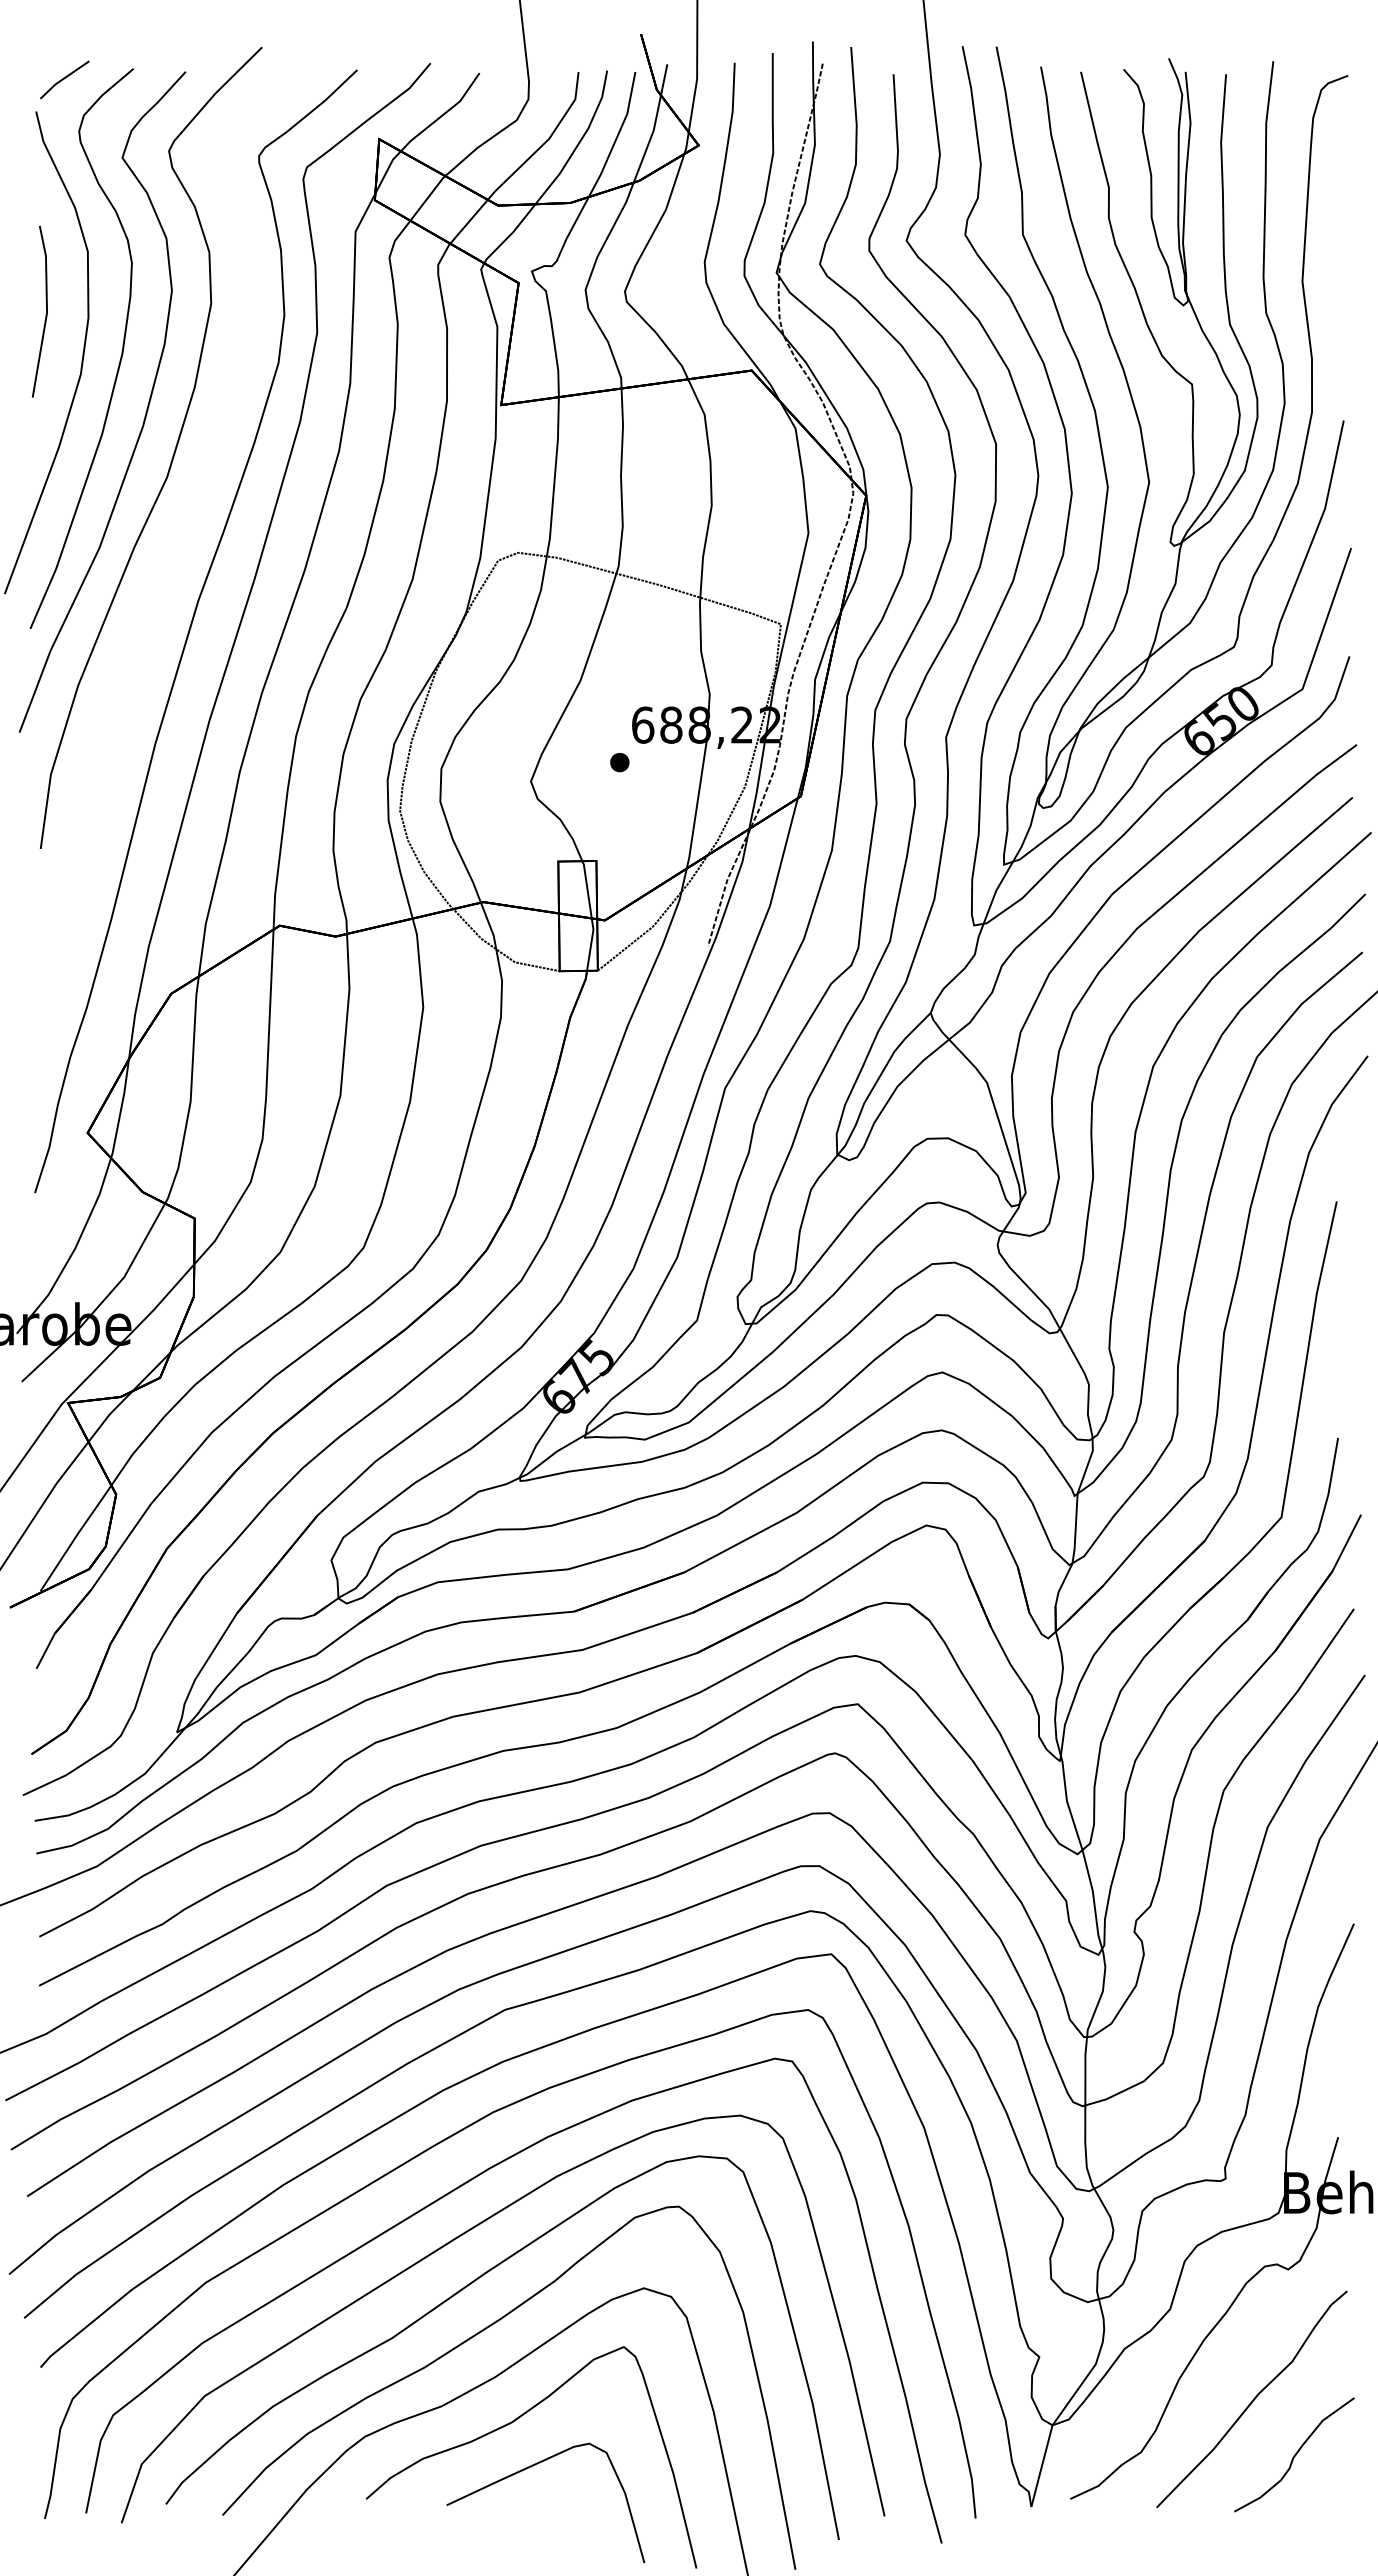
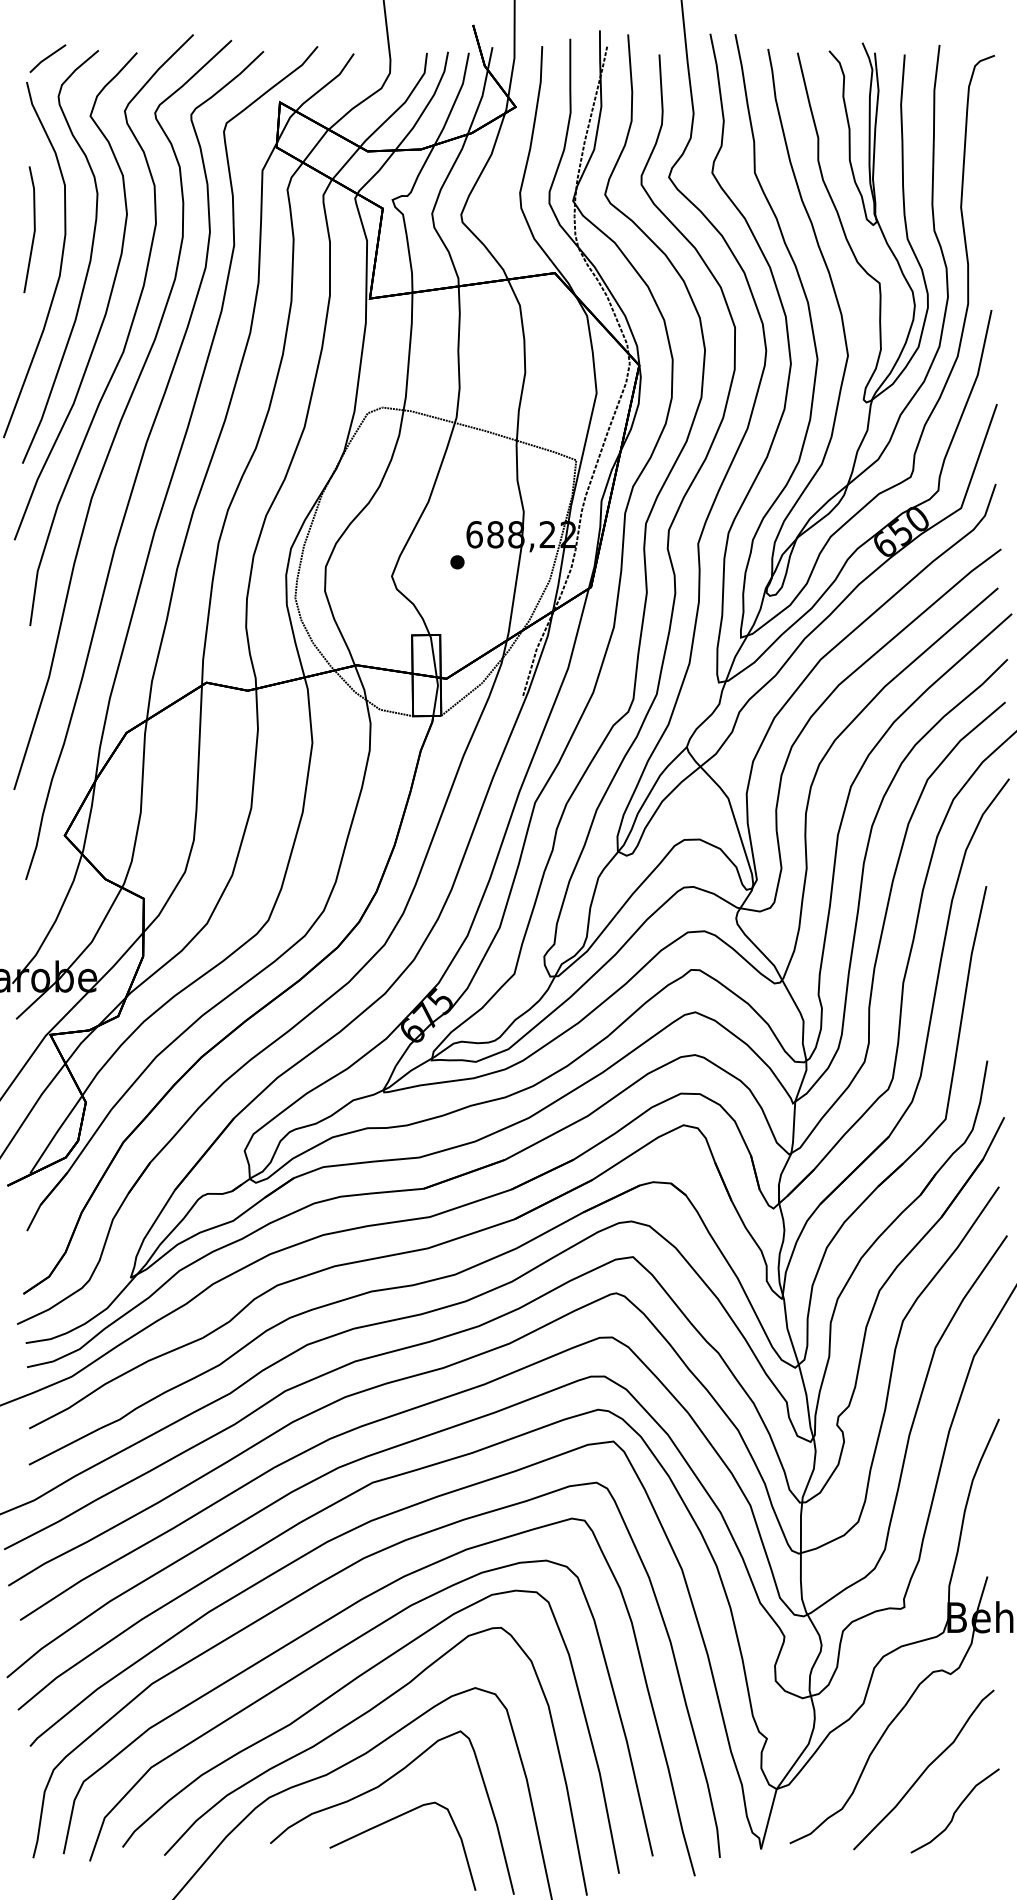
curve: (166, 562) -> (122, 414), added

